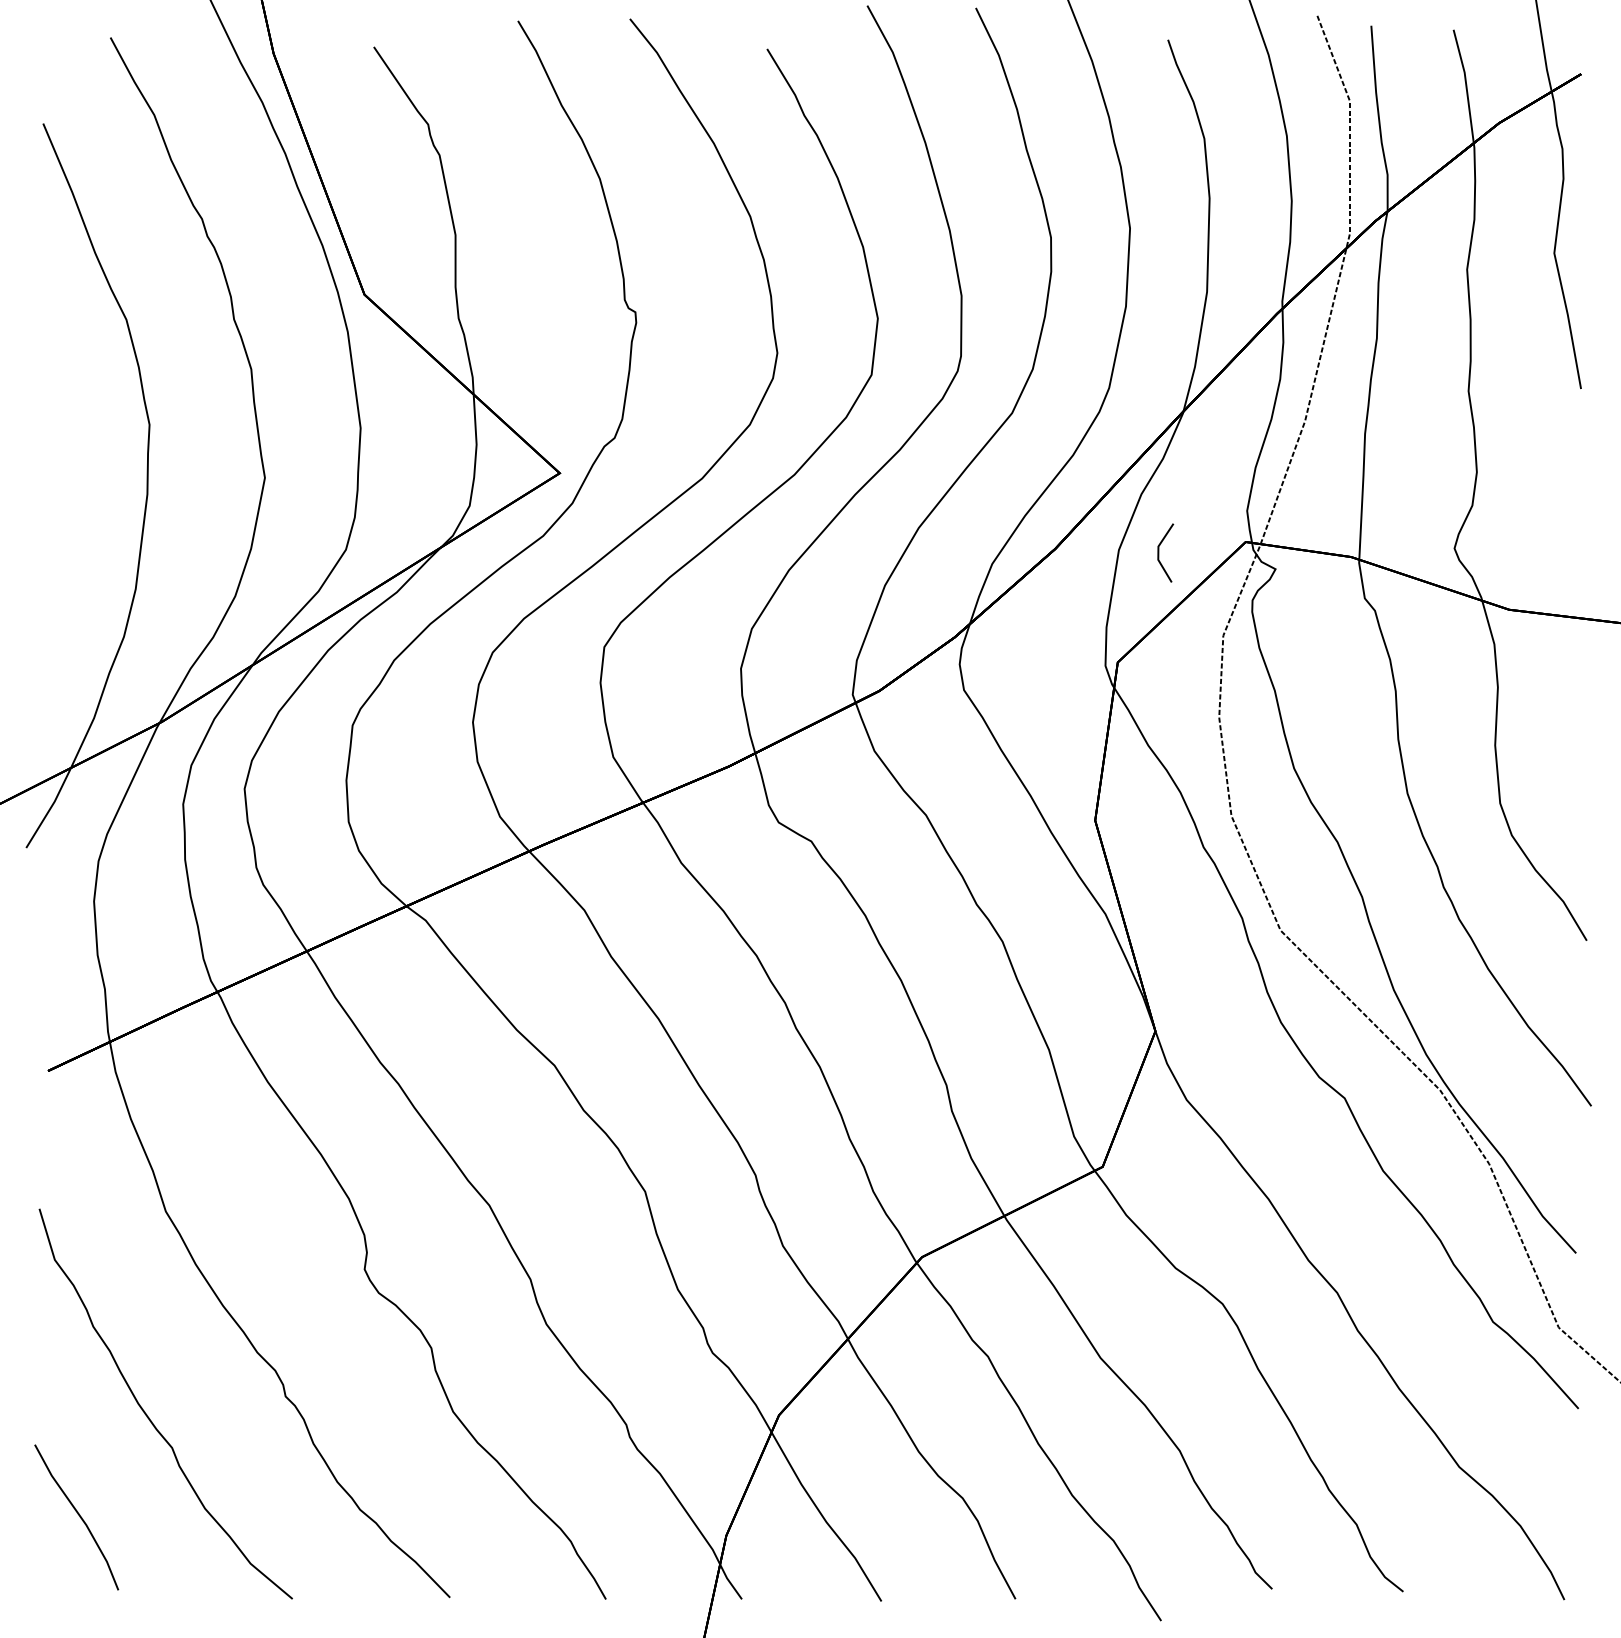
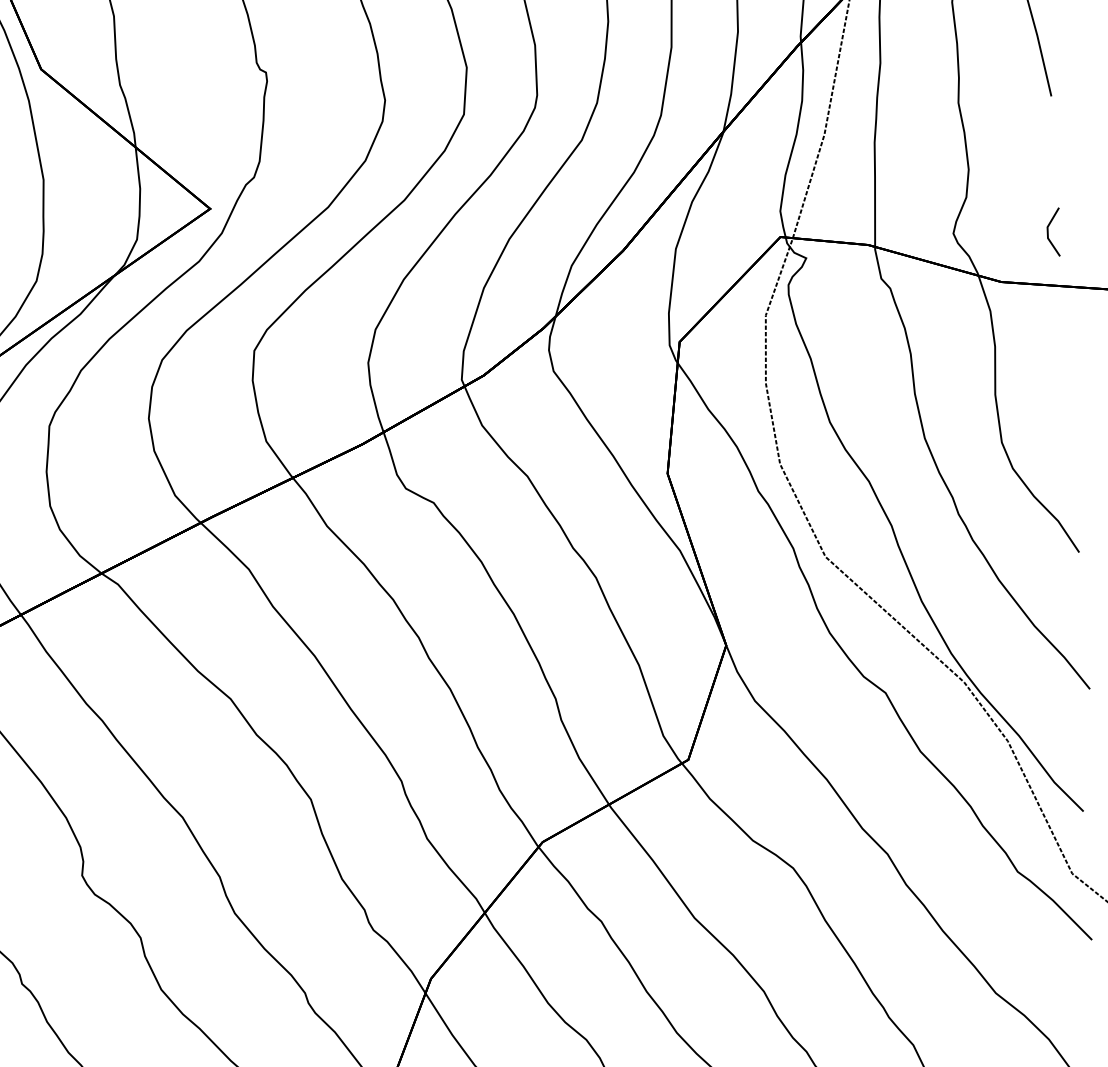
line: (1159, 552) -> (1048, 232), moved

